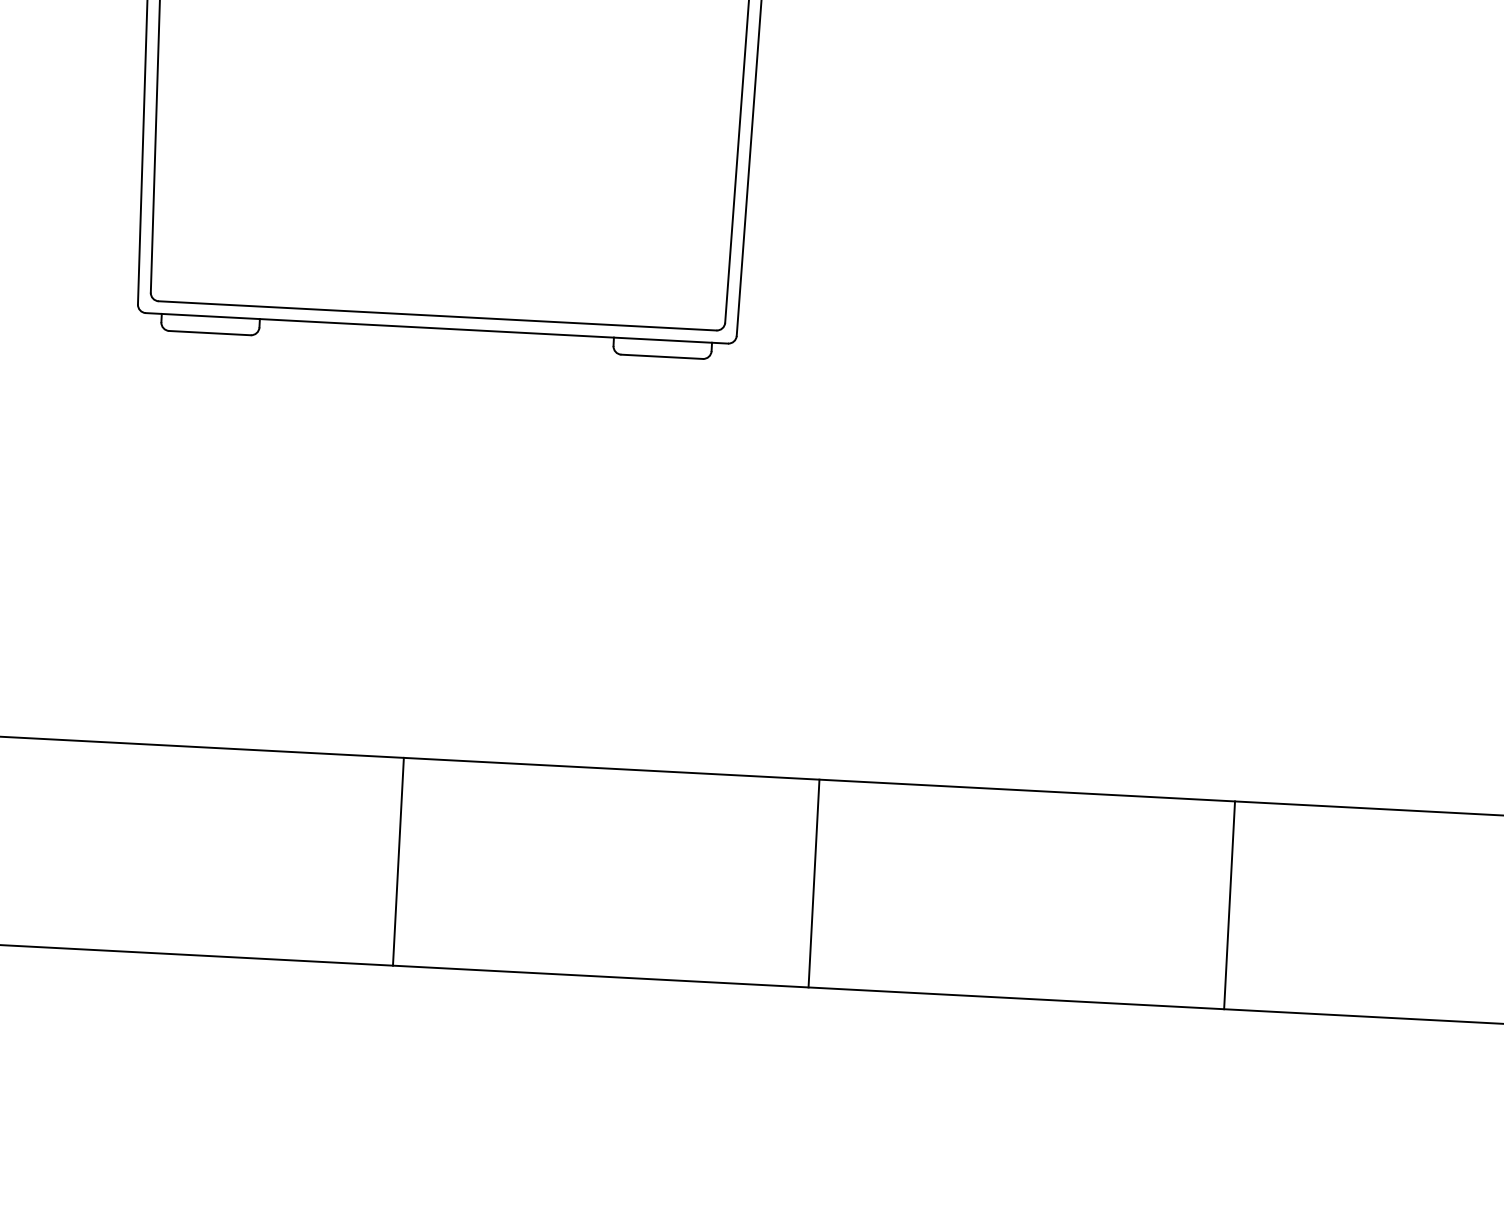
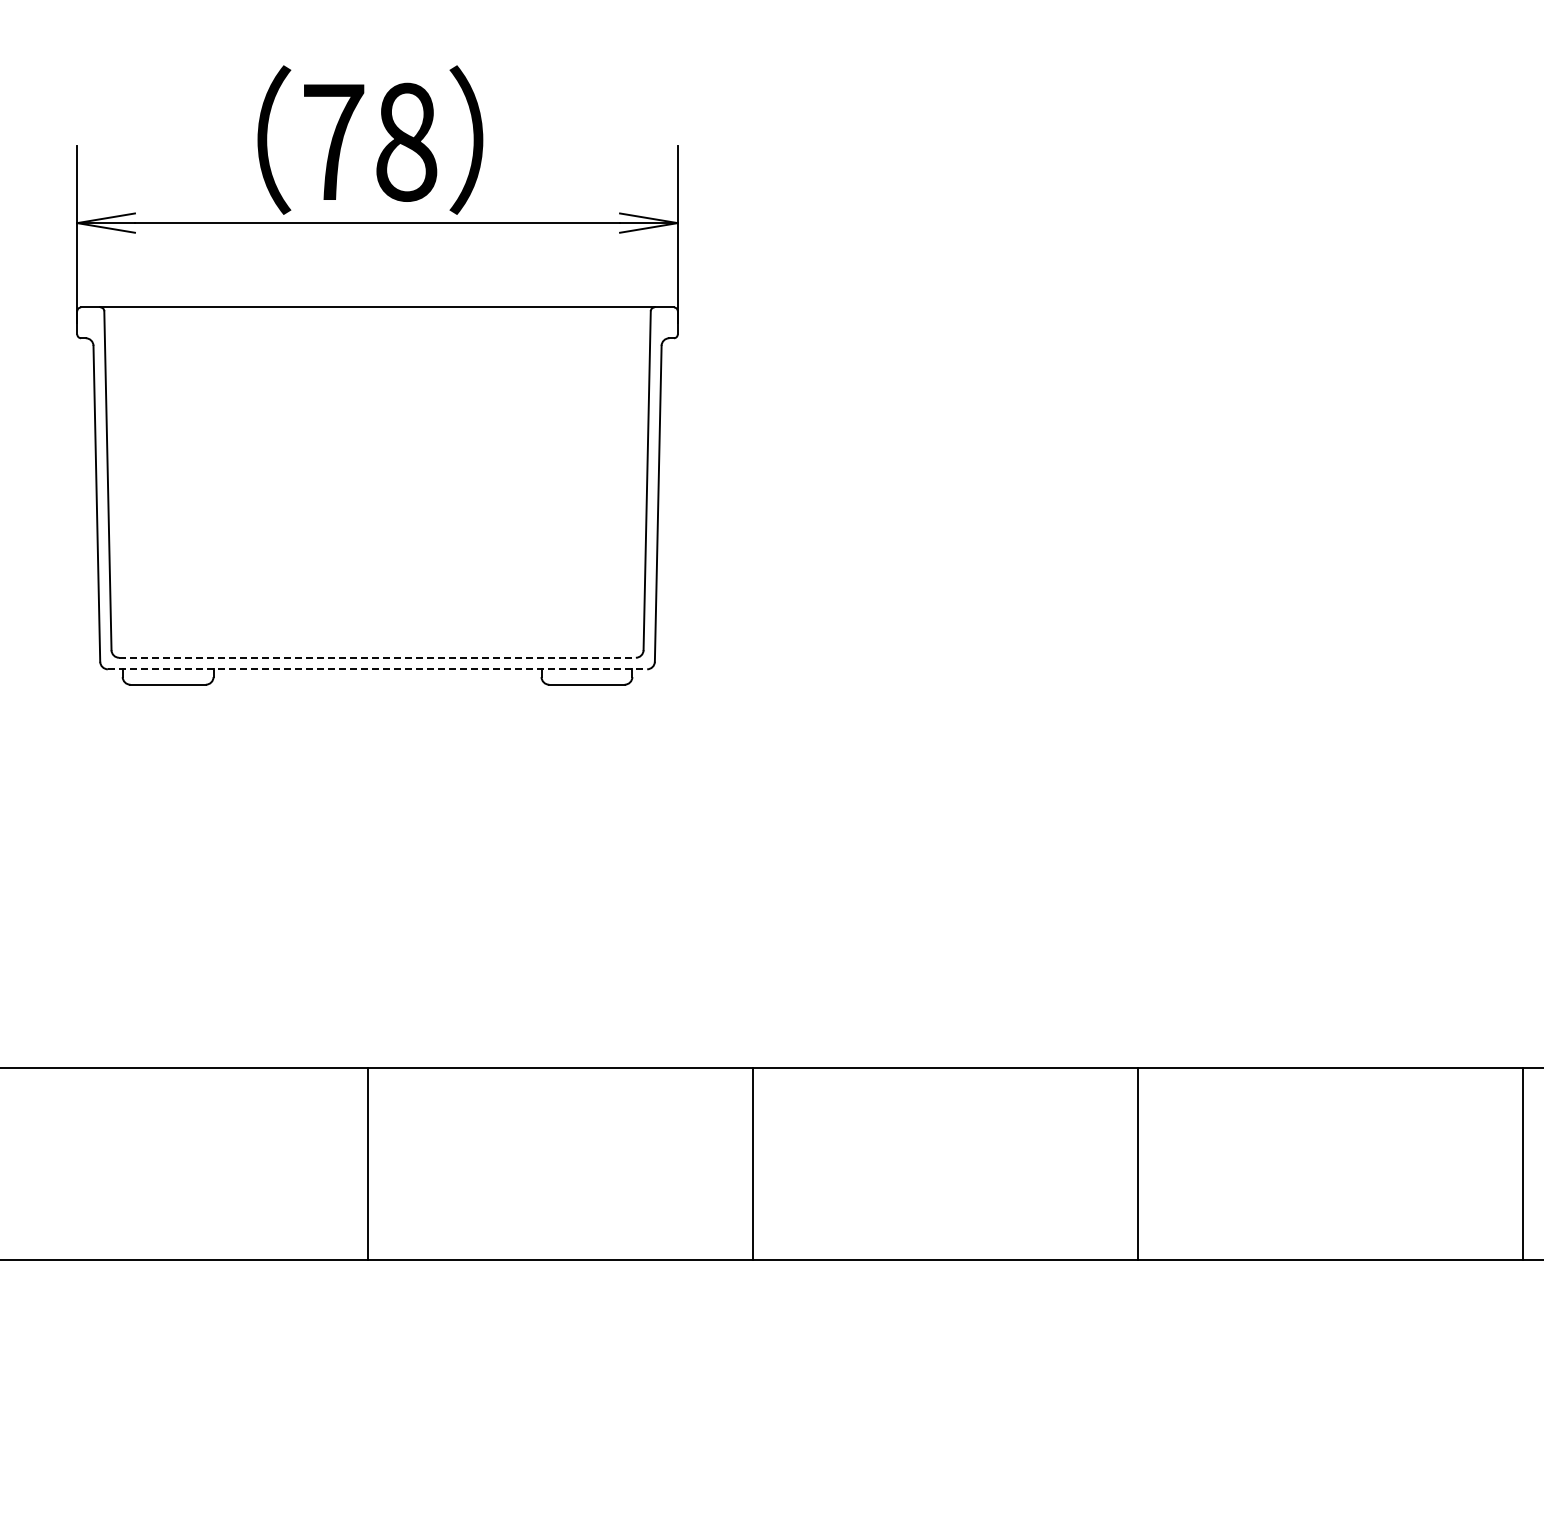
line: (438, 315) -> (378, 657), solid -> dashed
line: (436, 328) -> (377, 669), solid -> dashed

